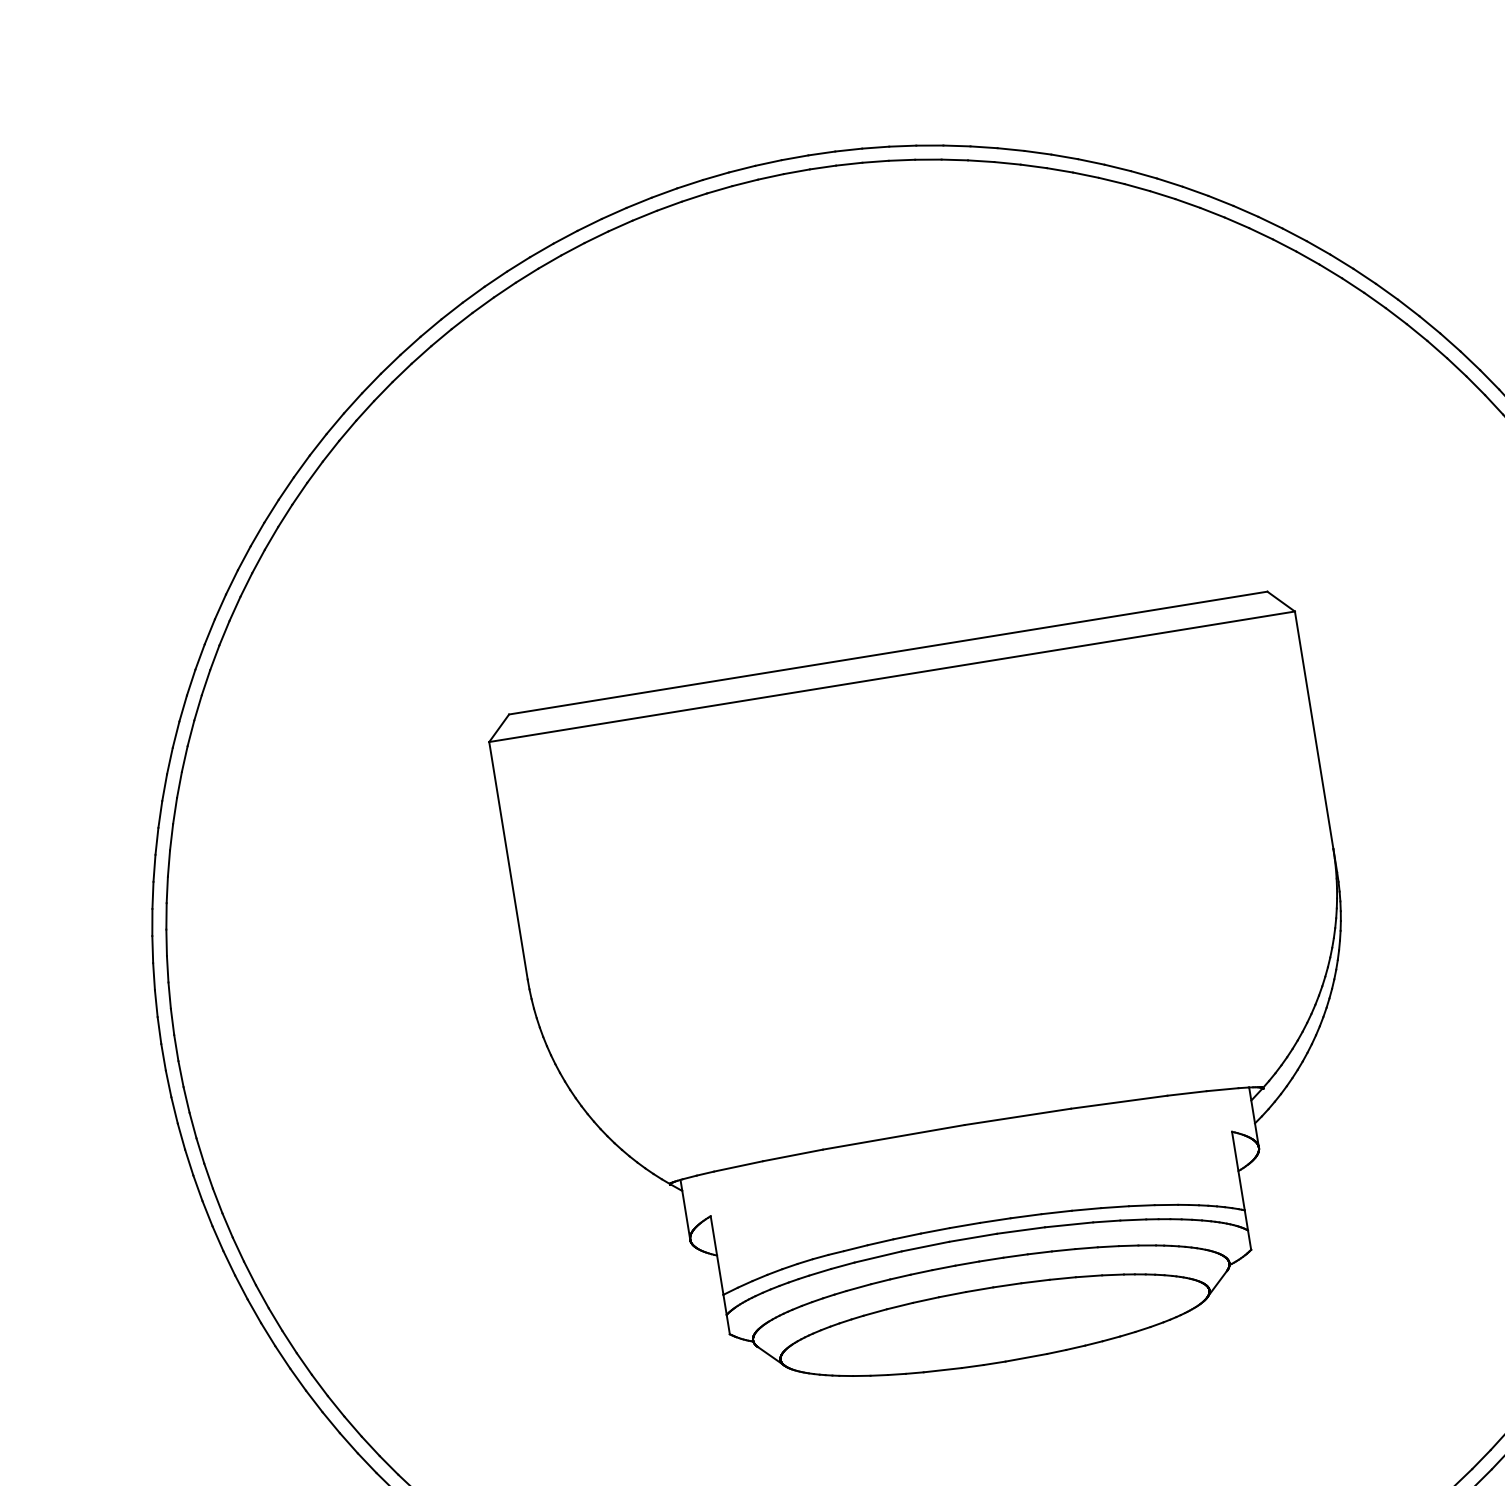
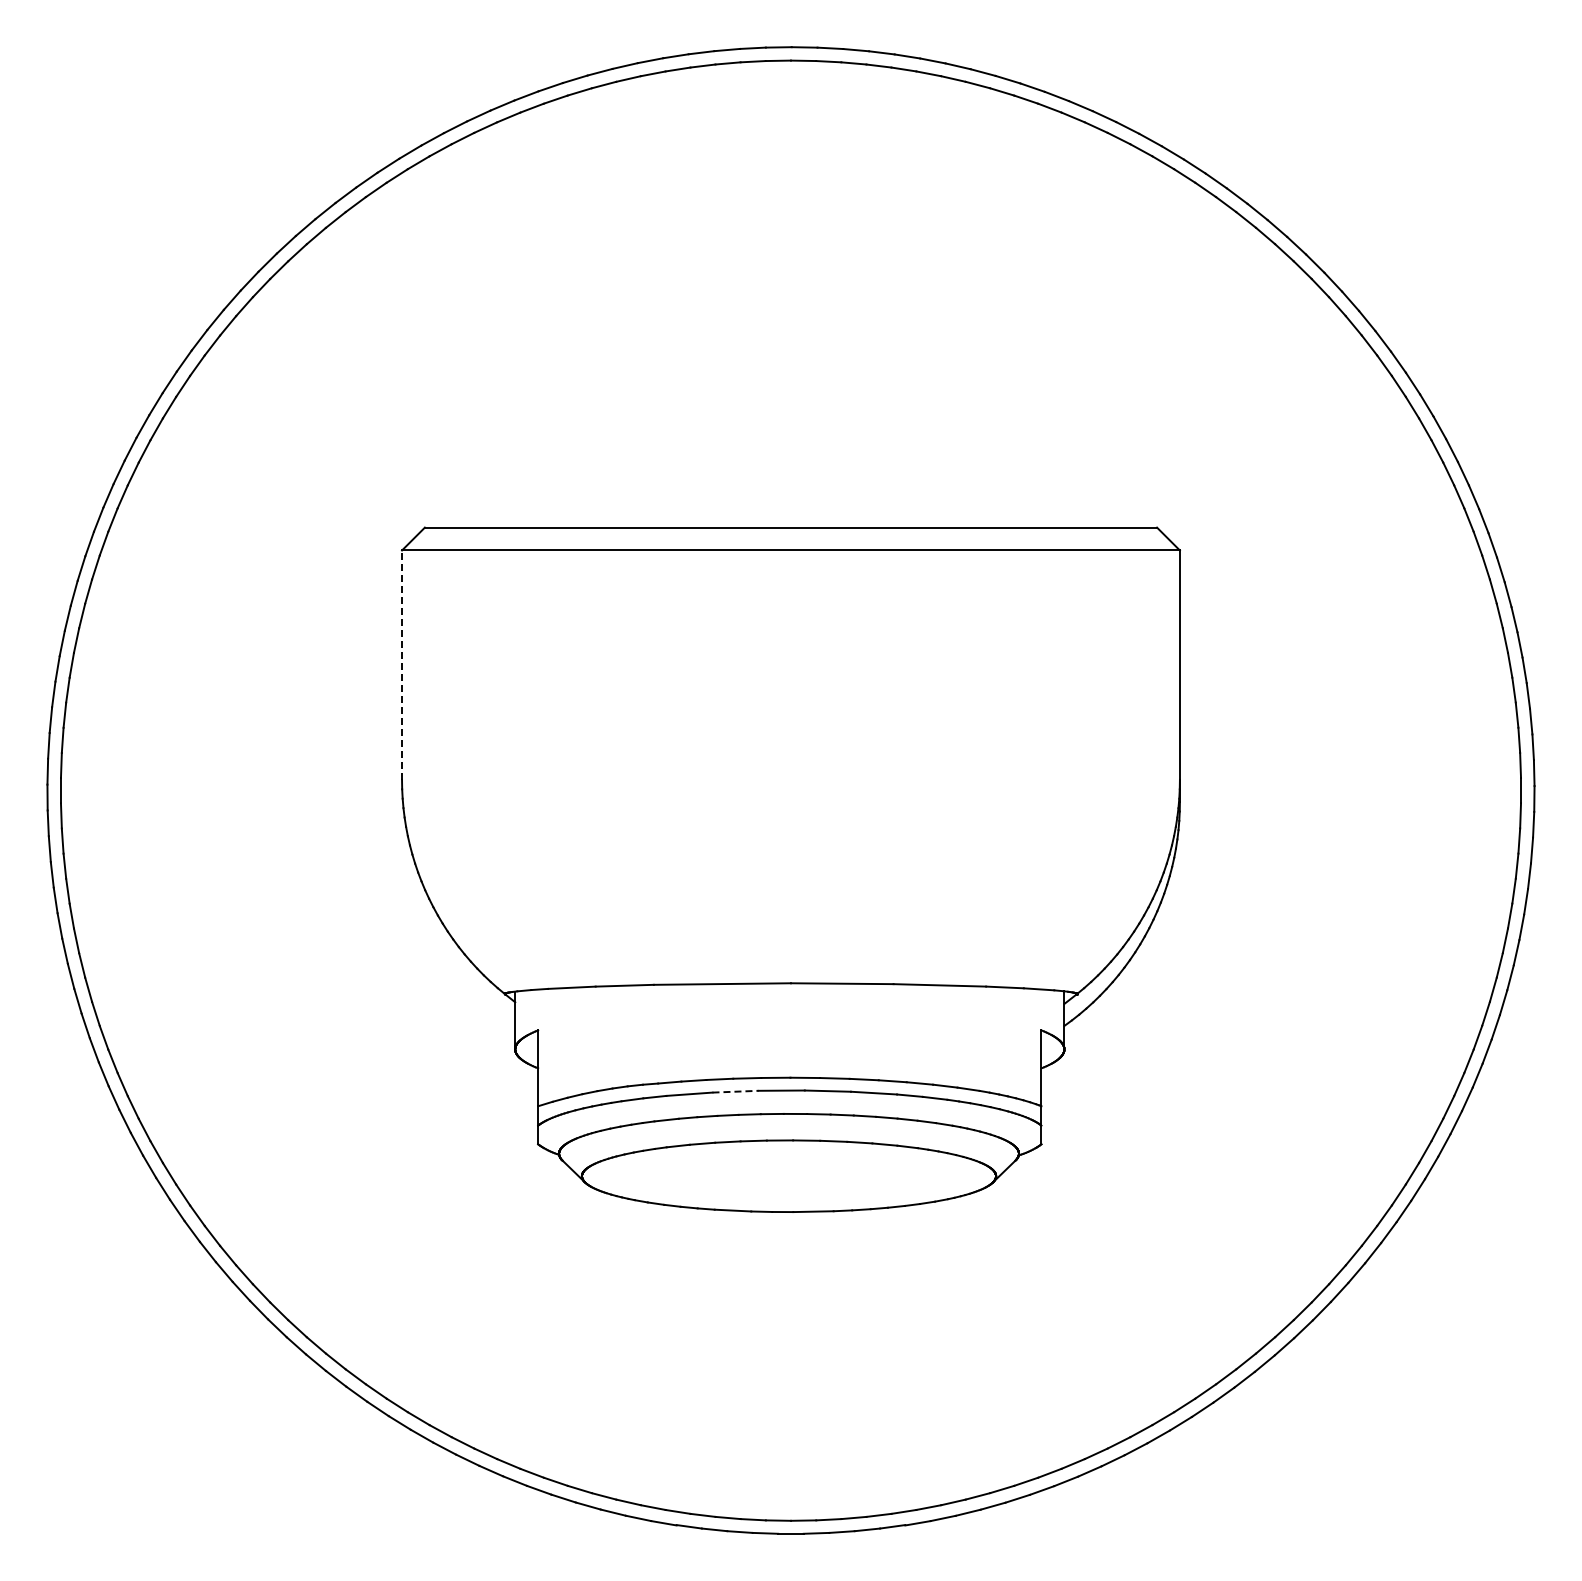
line: (509, 861) -> (402, 665), solid -> dashed
line: (926, 1246) -> (736, 1091), solid -> dashed

